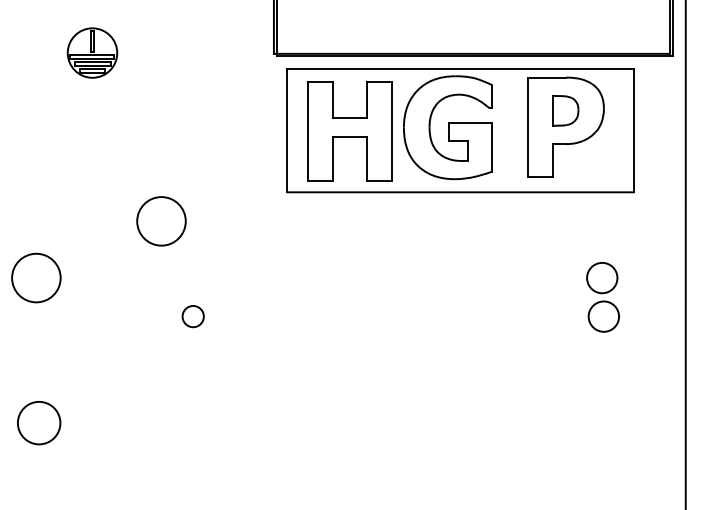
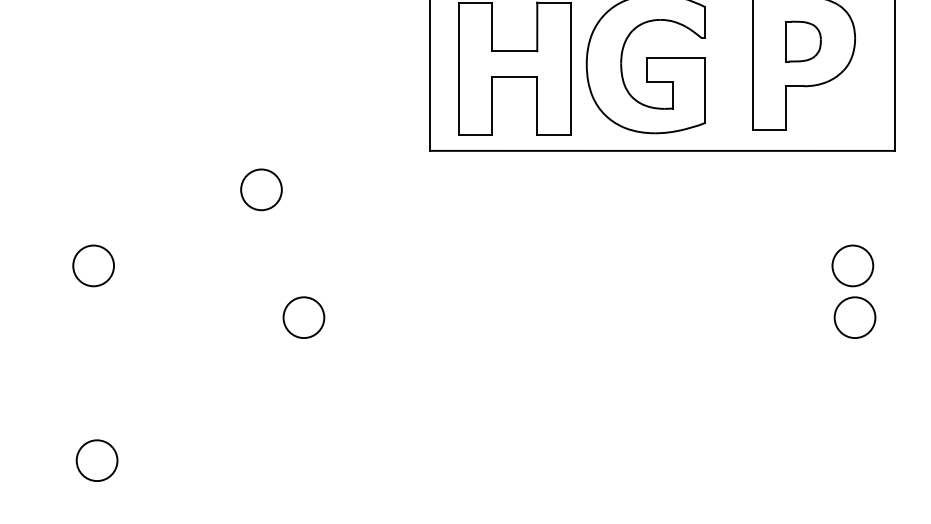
circle: (161, 221) -> (261, 190), size x0.62
circle: (36, 277) -> (93, 265), size x0.62
circle: (193, 316) -> (304, 317), size x1.43
circle: (38, 423) -> (96, 461), size x0.71

